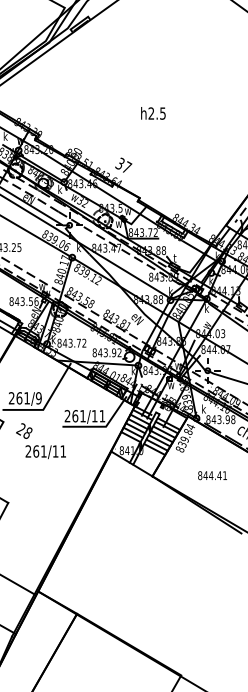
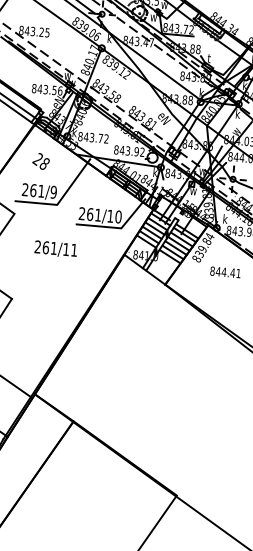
text: (102, 416) -> (118, 217), 261/11 -> 261/10
text: (24, 430) -> (41, 160), moved
text: (212, 475) -> (225, 272), moved

